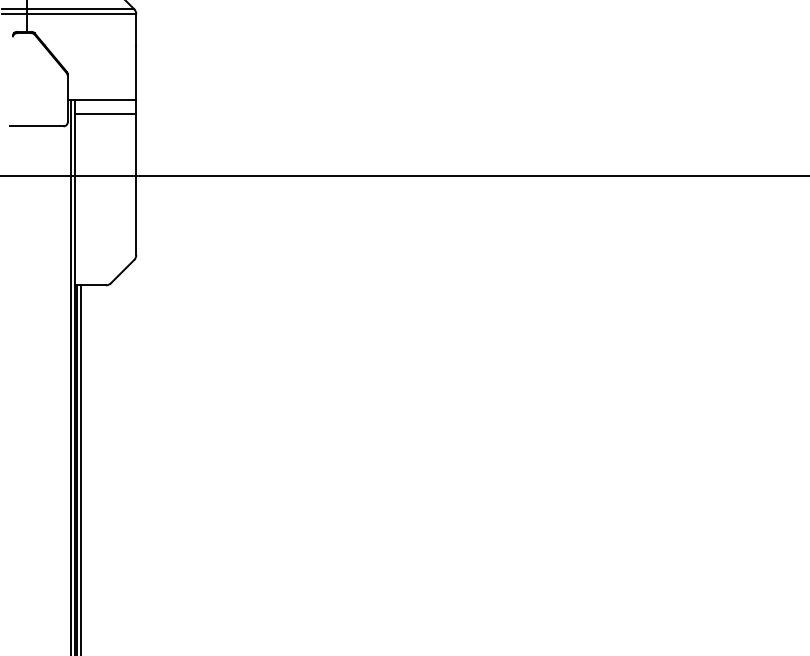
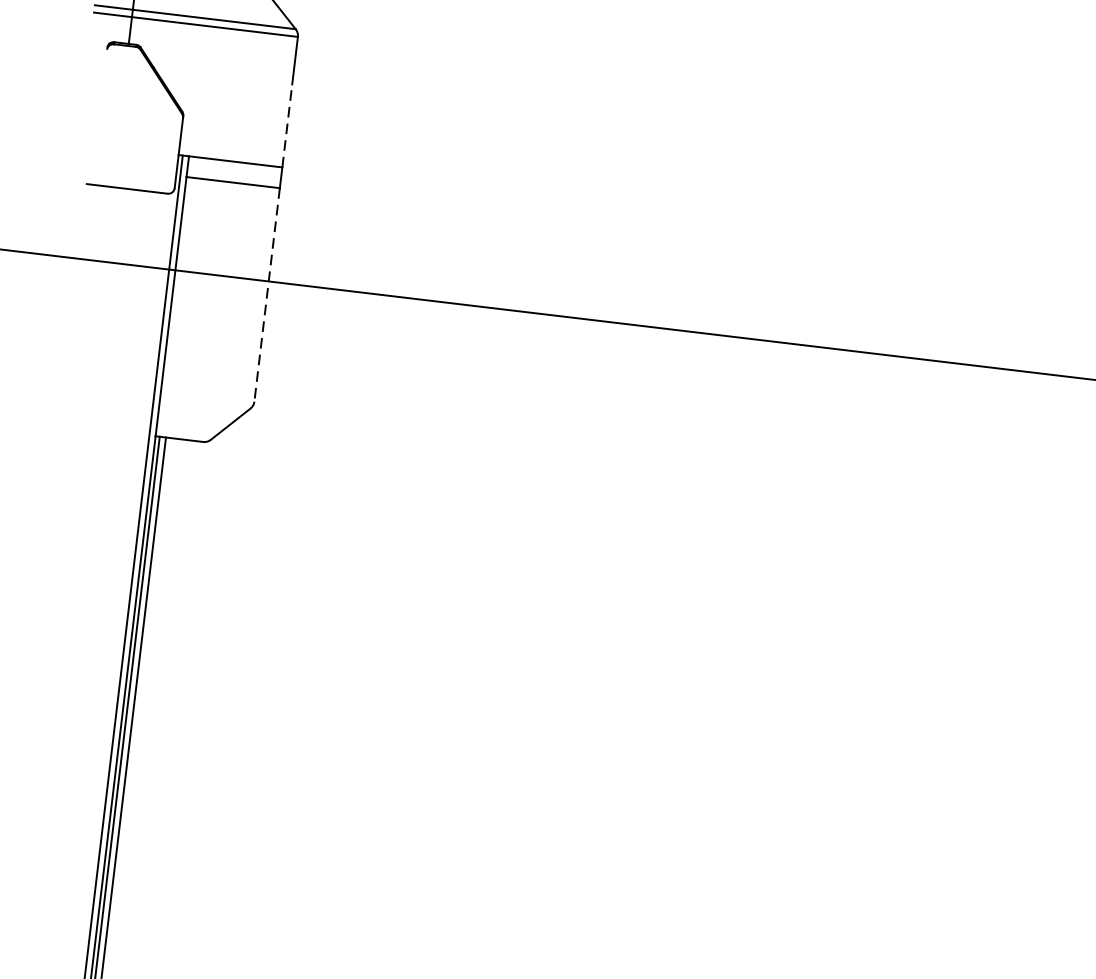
line: (136, 72) -> (287, 125), solid -> dashed
line: (136, 184) -> (267, 294), solid -> dashed

